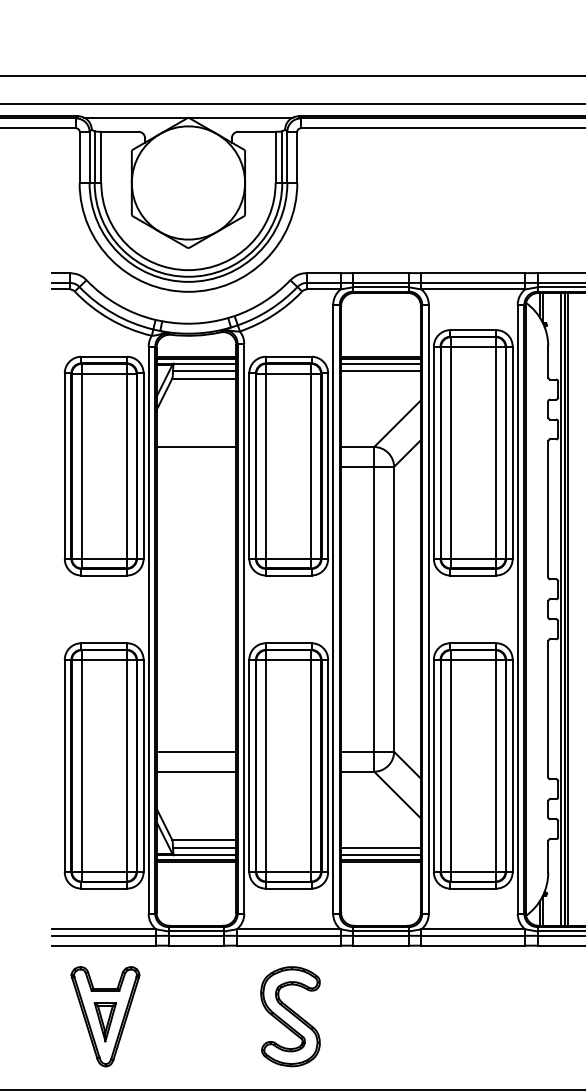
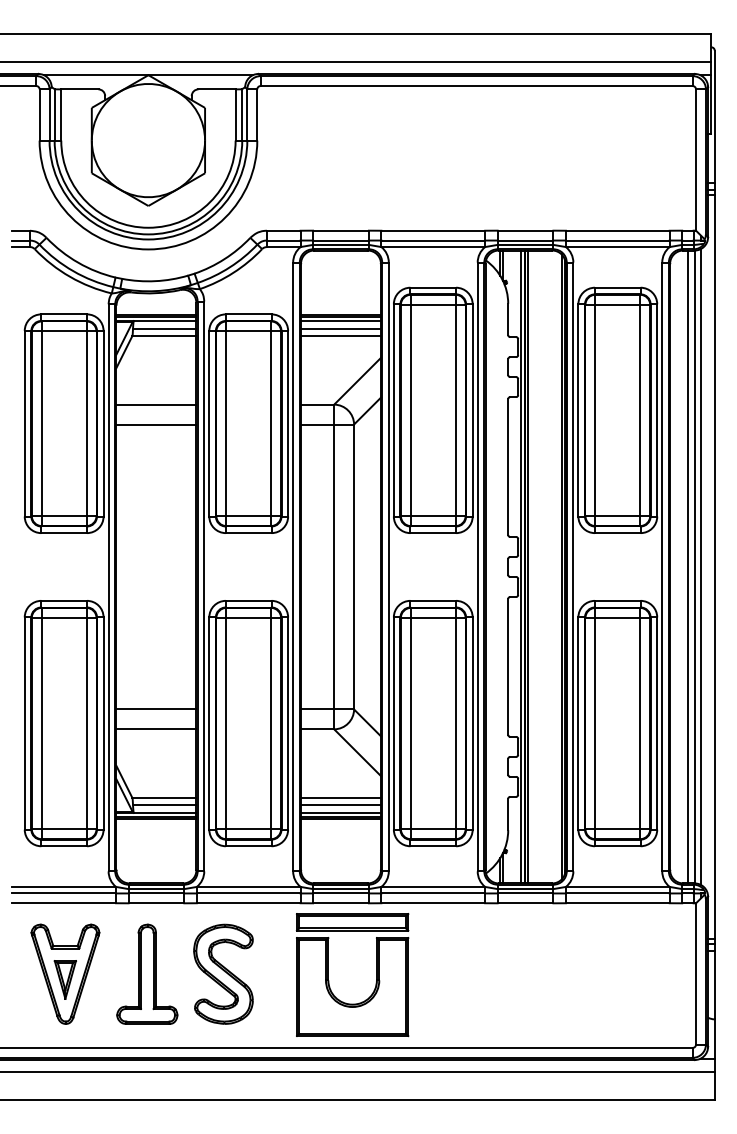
line: (380, 378) -> (340, 336), added
line: (196, 466) -> (156, 424), added
line: (380, 839) -> (340, 797), added
part: (187, 1015) -> (147, 973), added
part: (290, 1015) -> (223, 973), moved
part: (369, 1022) -> (329, 980), added

